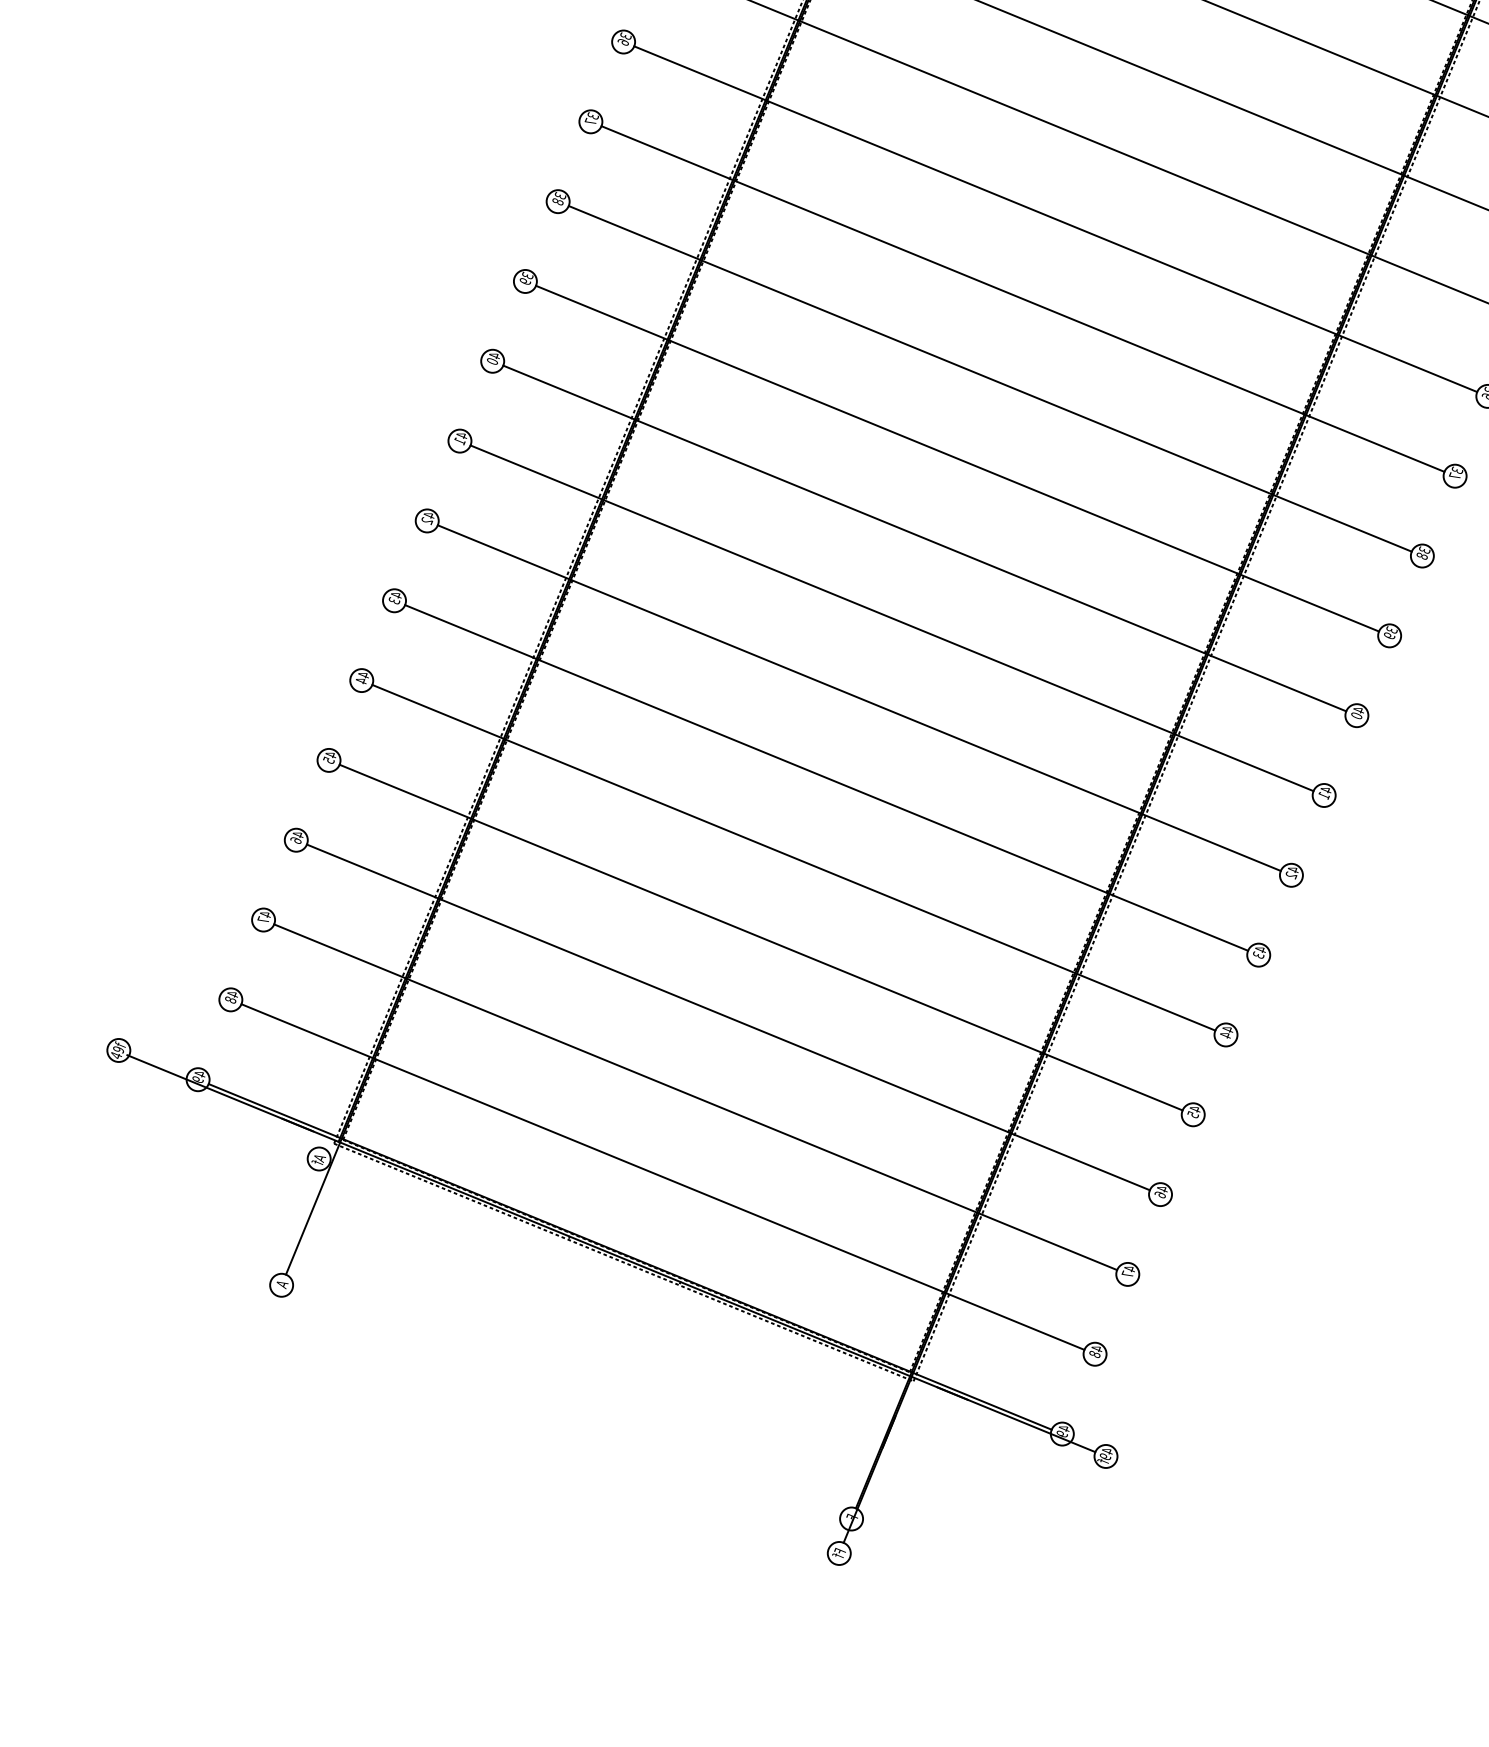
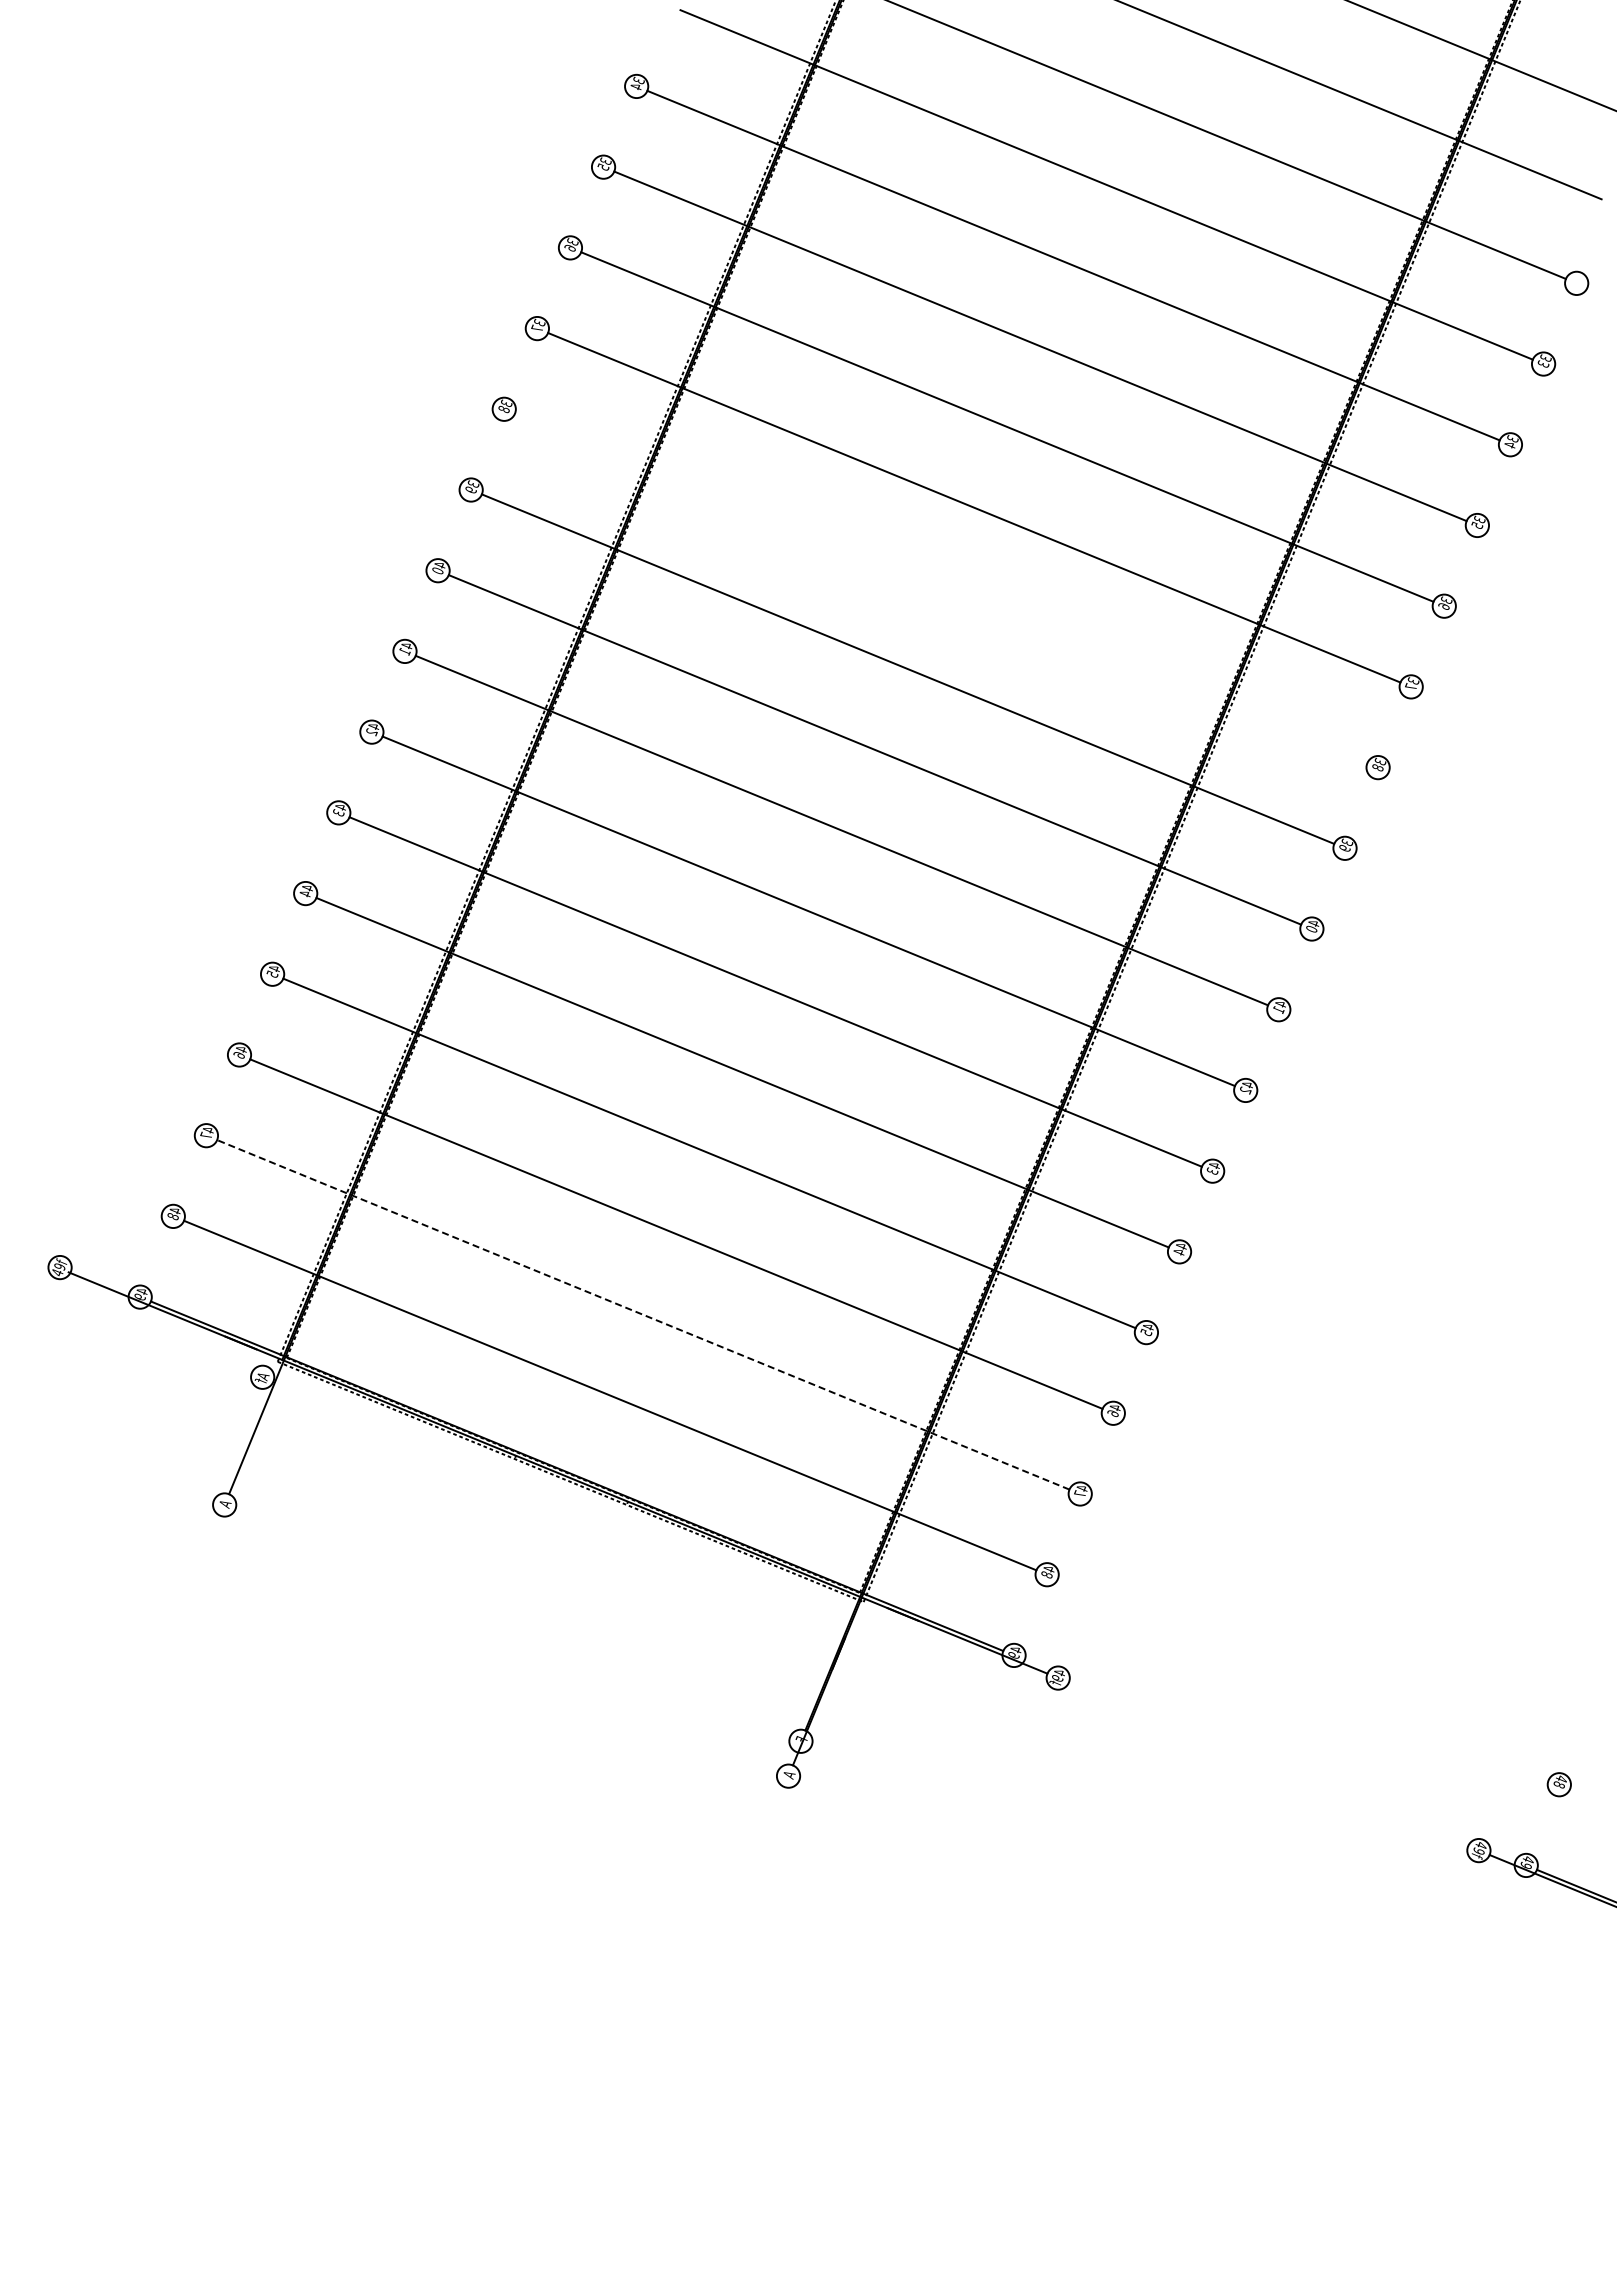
line: (990, 378) -> (941, 588), removed
line: (695, 1096) -> (643, 1314), solid -> dashed
text: (839, 1552) -> (788, 1775), Ff -> A

